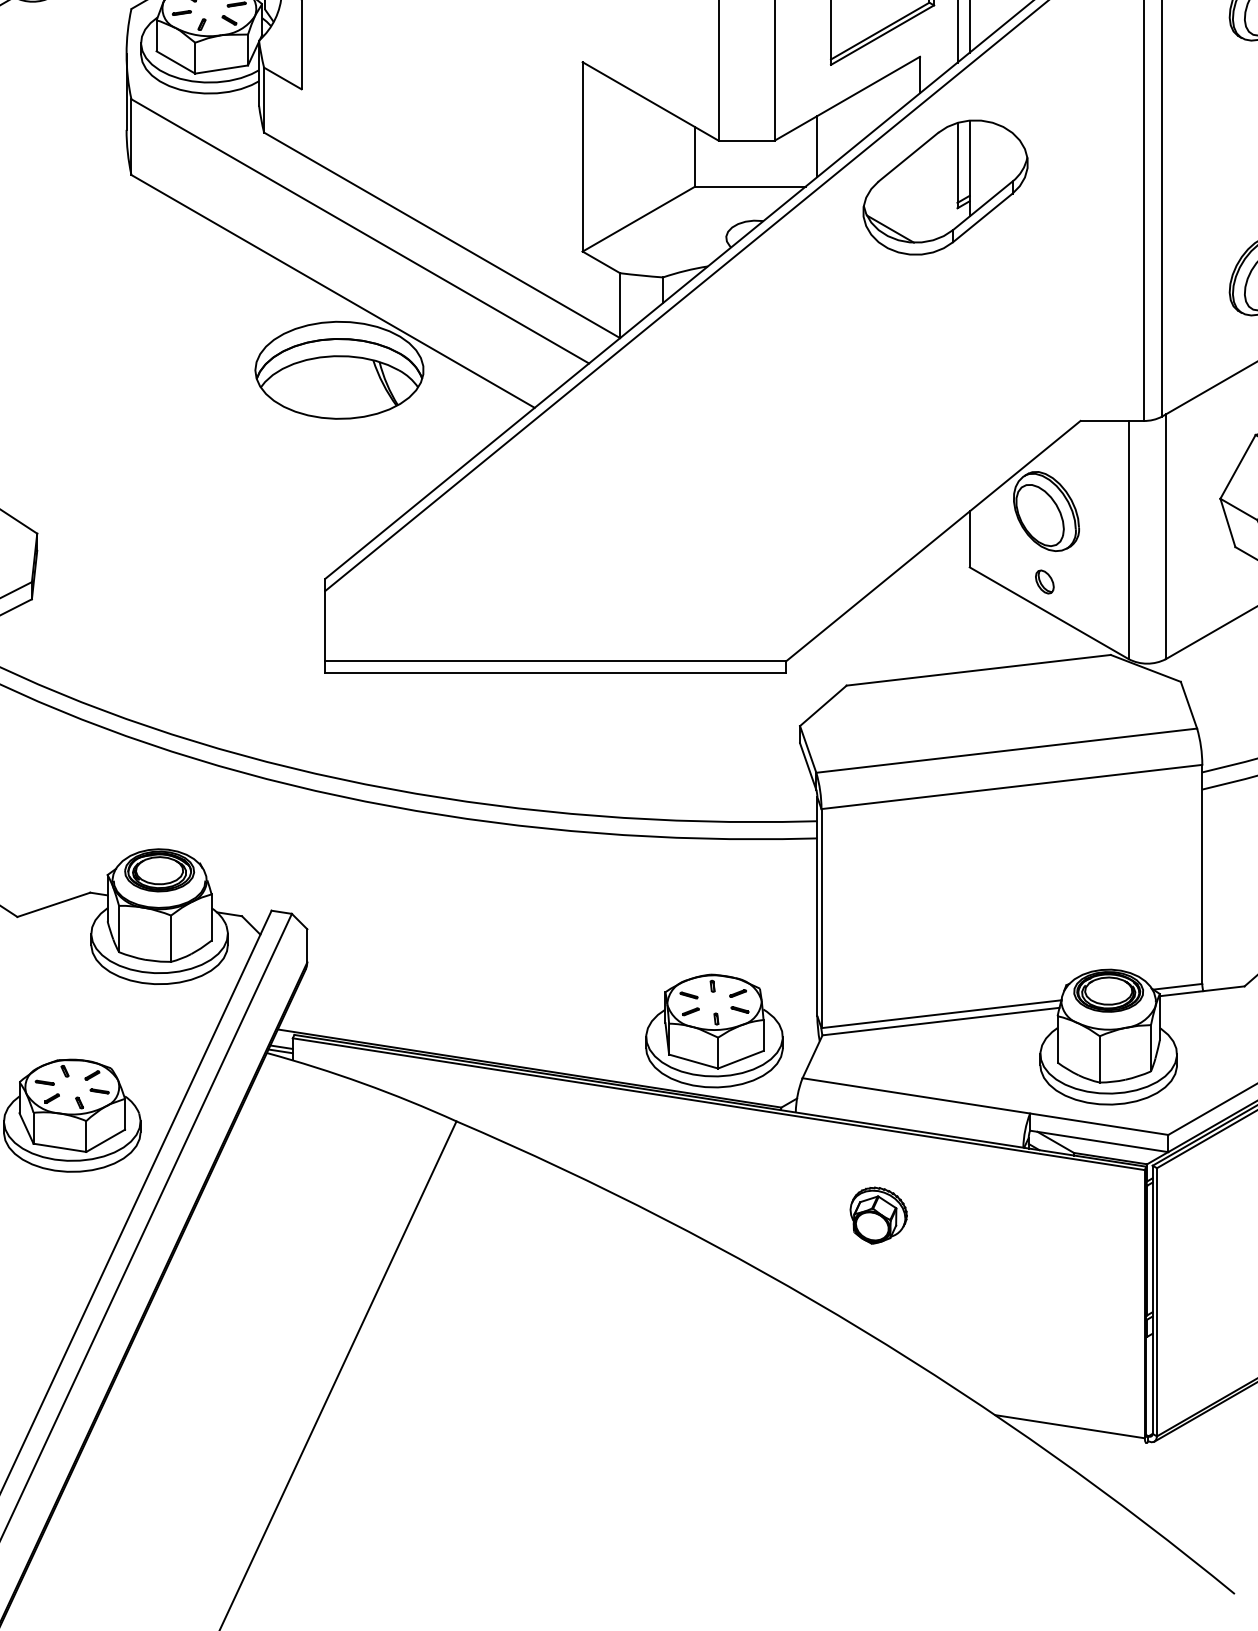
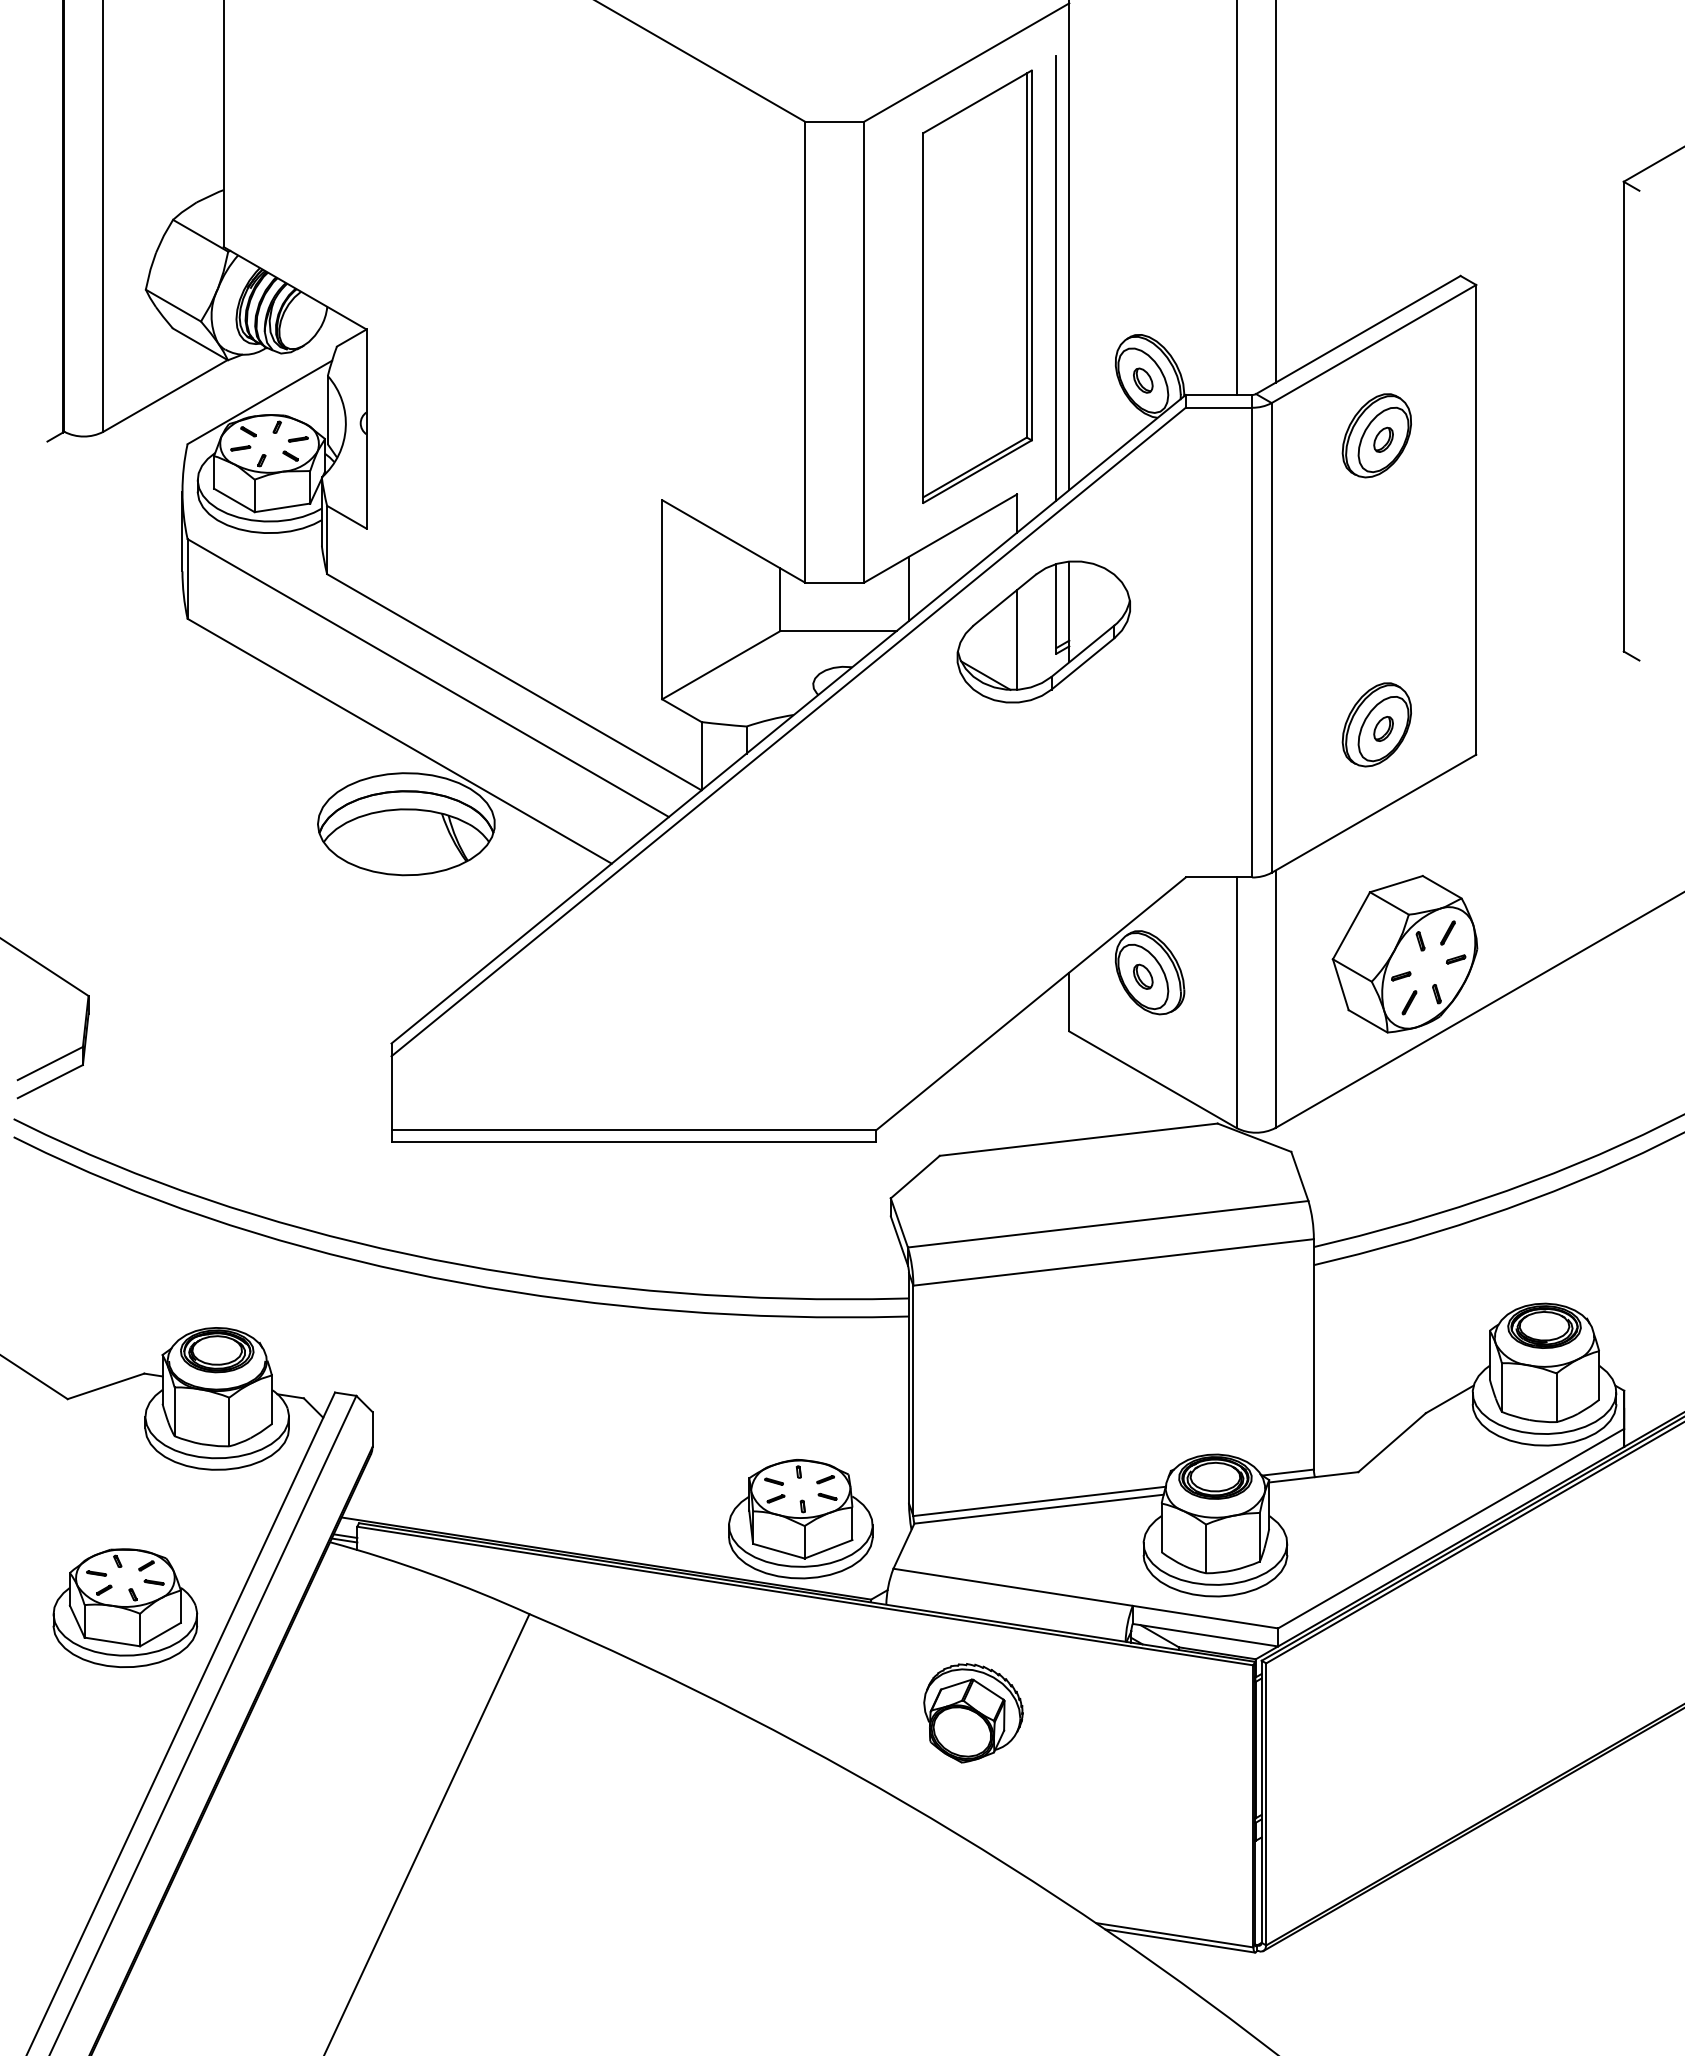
line: (919, 194) -> (1016, 639), added
part: (1045, 581) -> (1143, 976), moved
part: (878, 1215) -> (973, 1713), size x1.67
line: (1075, 1431) -> (1180, 1940), added

